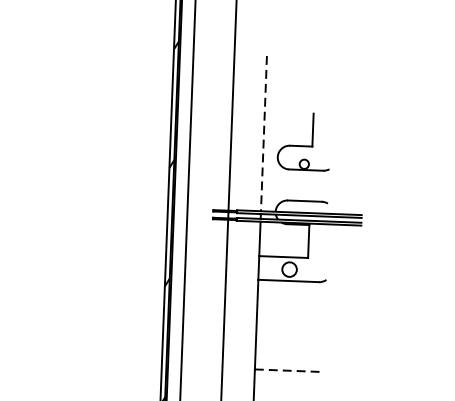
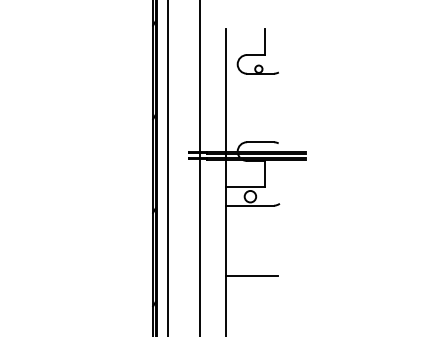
line: (264, 133) -> (226, 90), dashed -> solid
part: (303, 141) -> (257, 51), moved
line: (288, 370) -> (252, 276), dashed -> solid

